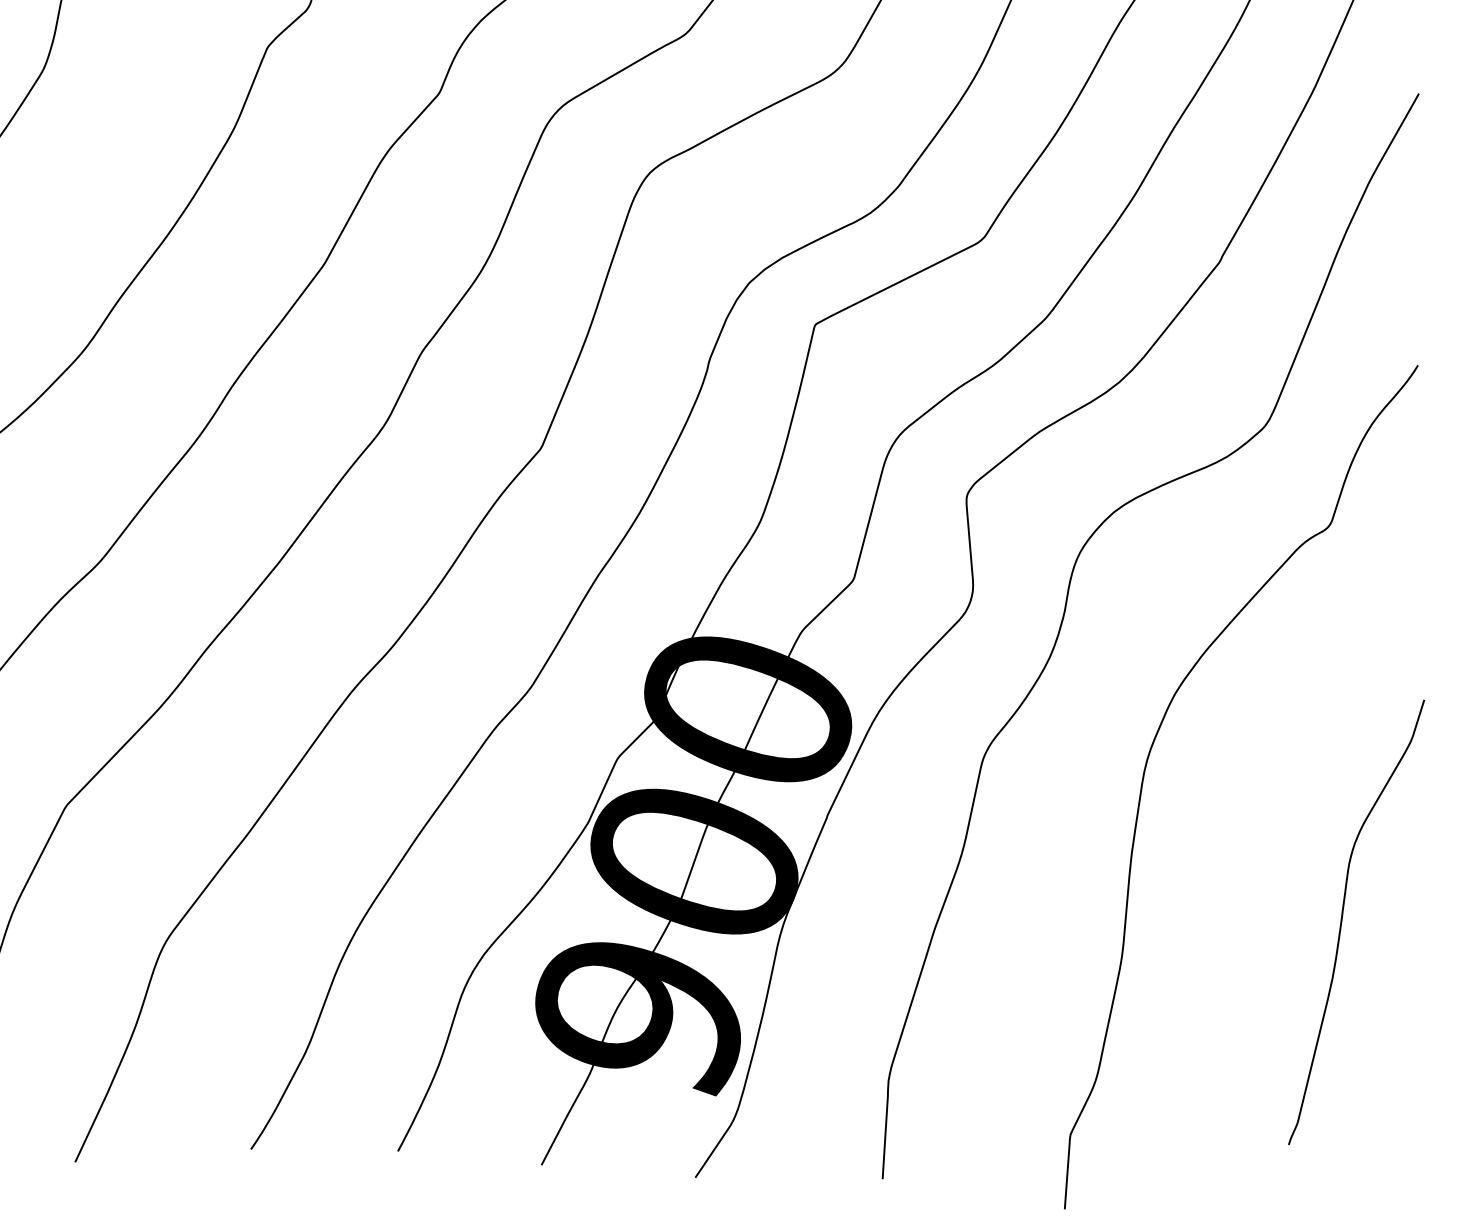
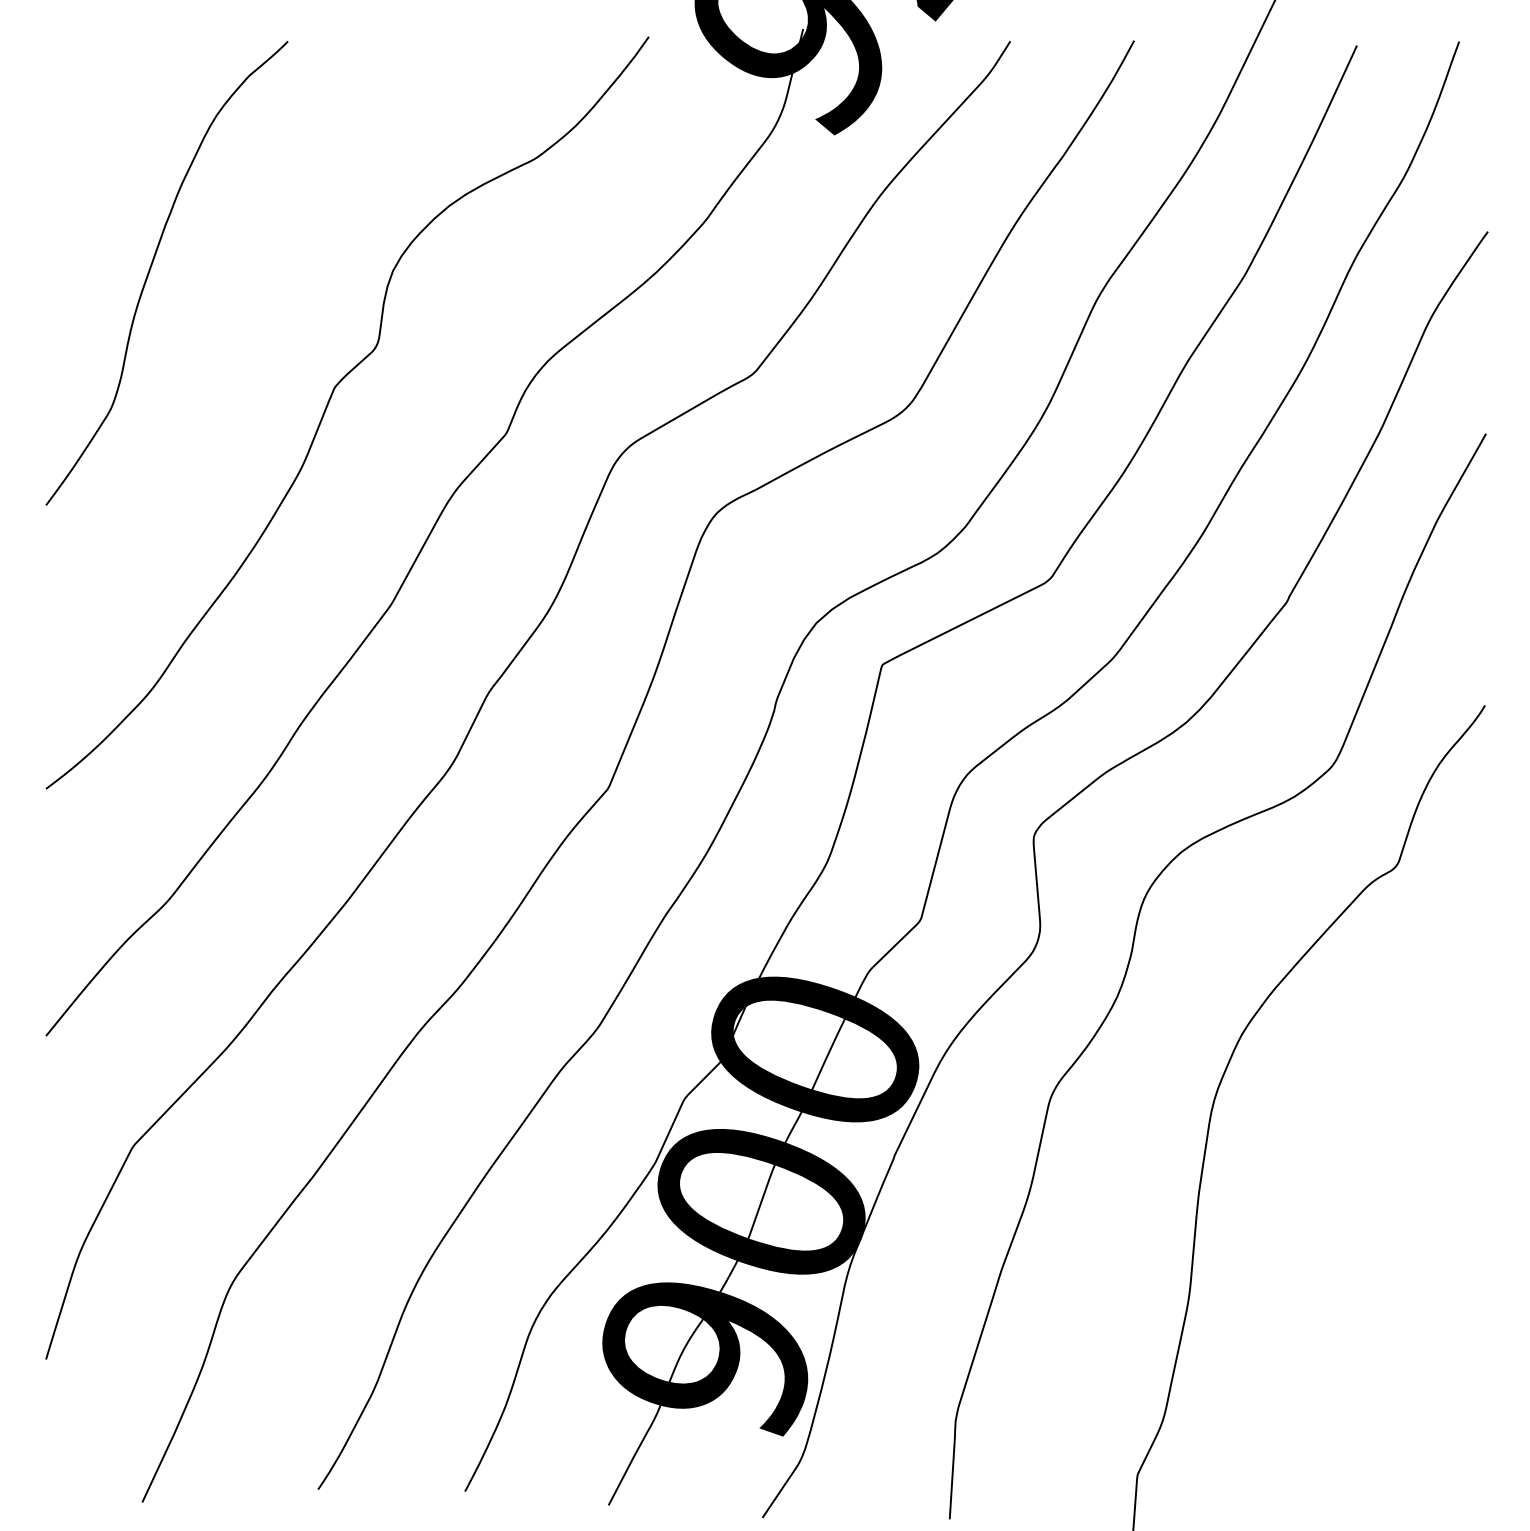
curve: (1342, 922) -> (1409, 1262), removed

